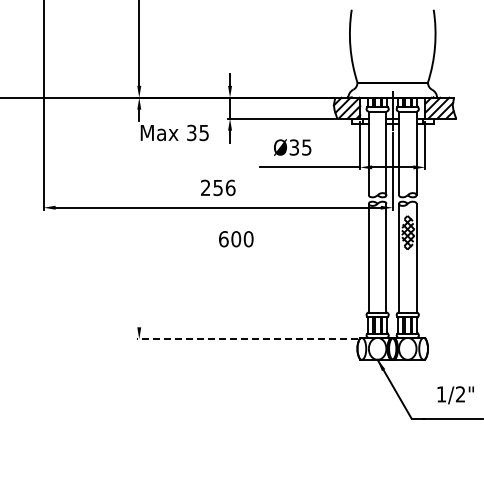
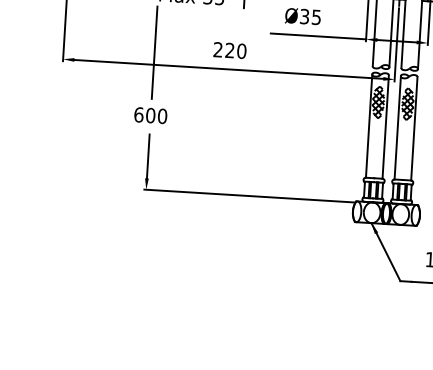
text: (224, 187) -> (236, 50), 256 -> 220
line: (139, 194) -> (154, 52), added
hatch: (376, 232) -> (377, 102), added
text: (236, 239) -> (150, 115), moved
line: (139, 304) -> (148, 156), added
line: (247, 339) -> (249, 196), dashed -> solid

